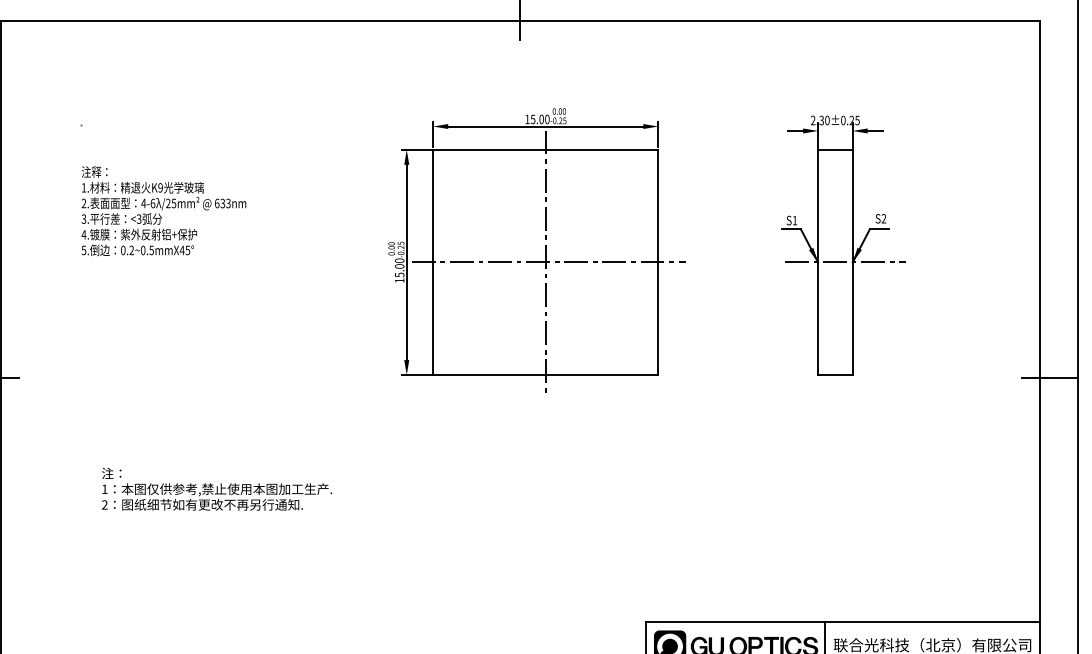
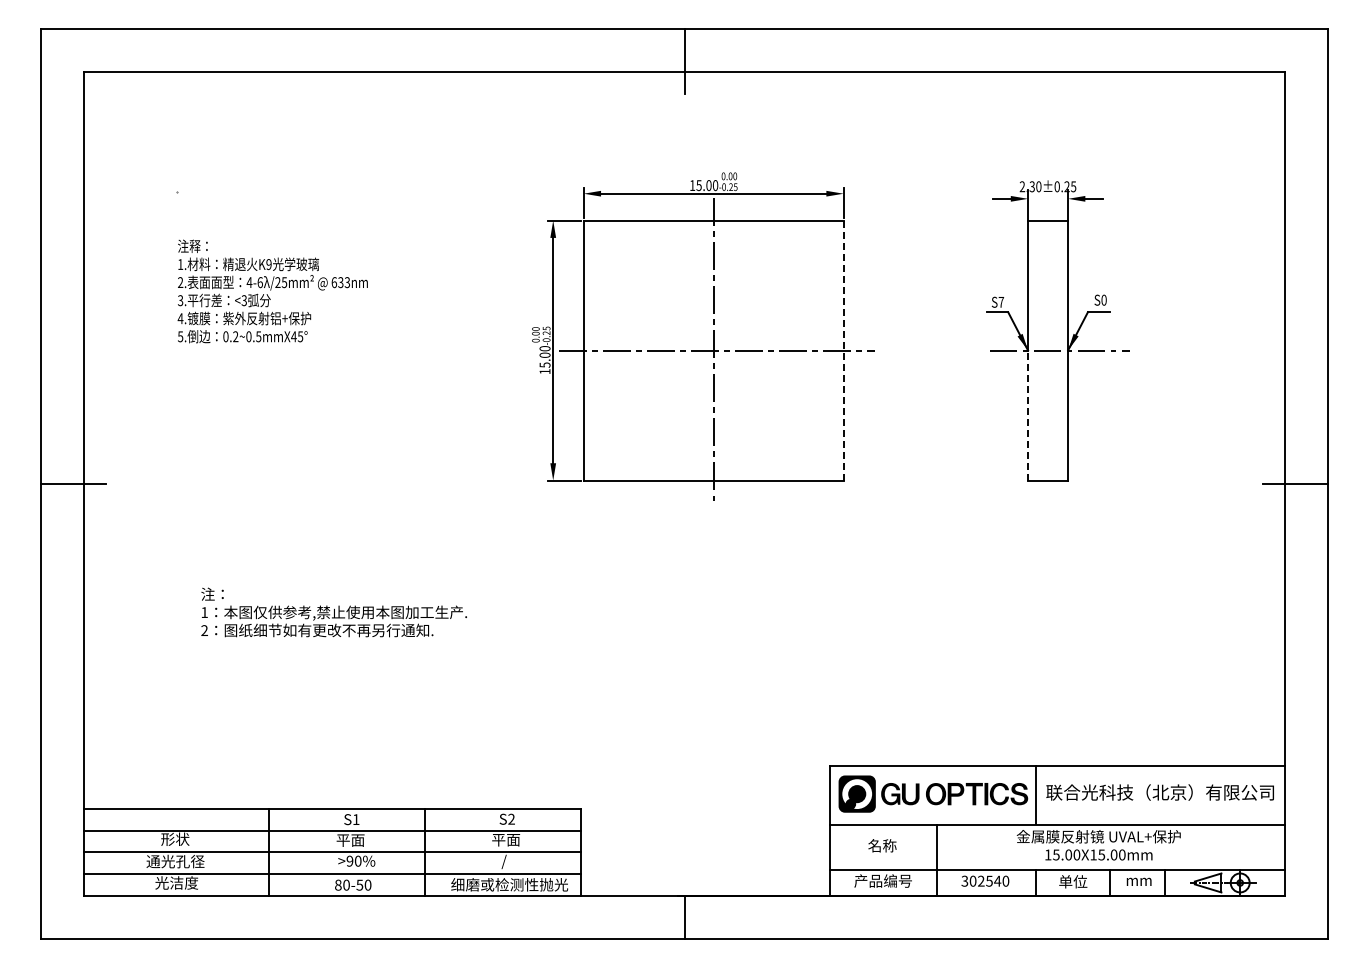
text: (883, 218) -> (1103, 299), S2 -> S0
text: (795, 220) -> (1001, 302), S1 -> S7
line: (658, 262) -> (843, 350), solid -> dashed
line: (818, 318) -> (1028, 415), solid -> dashed

